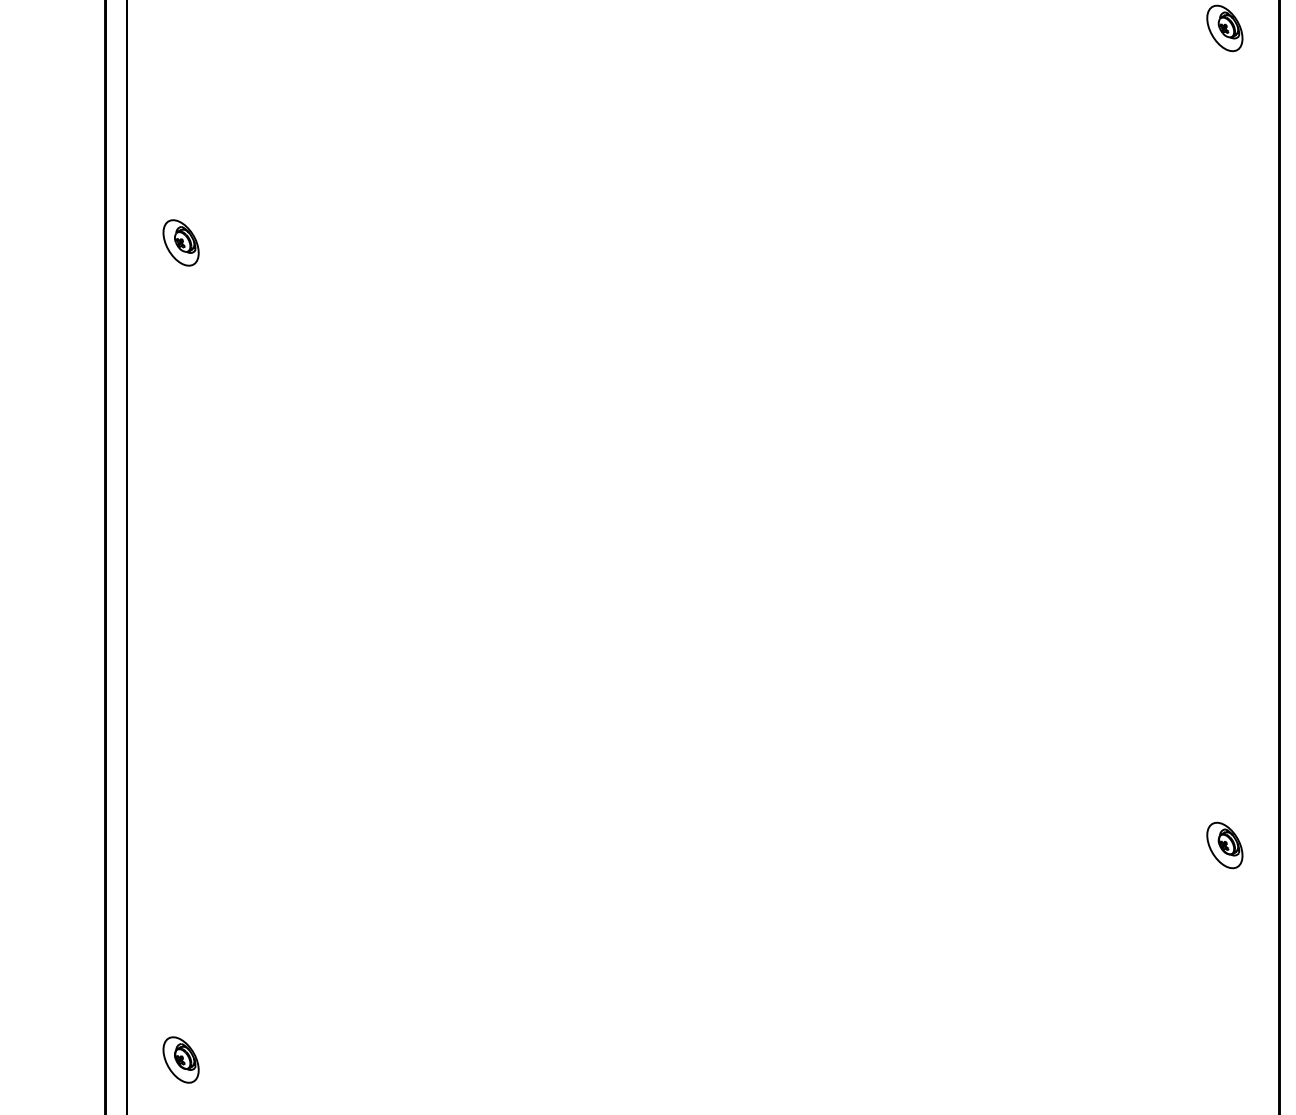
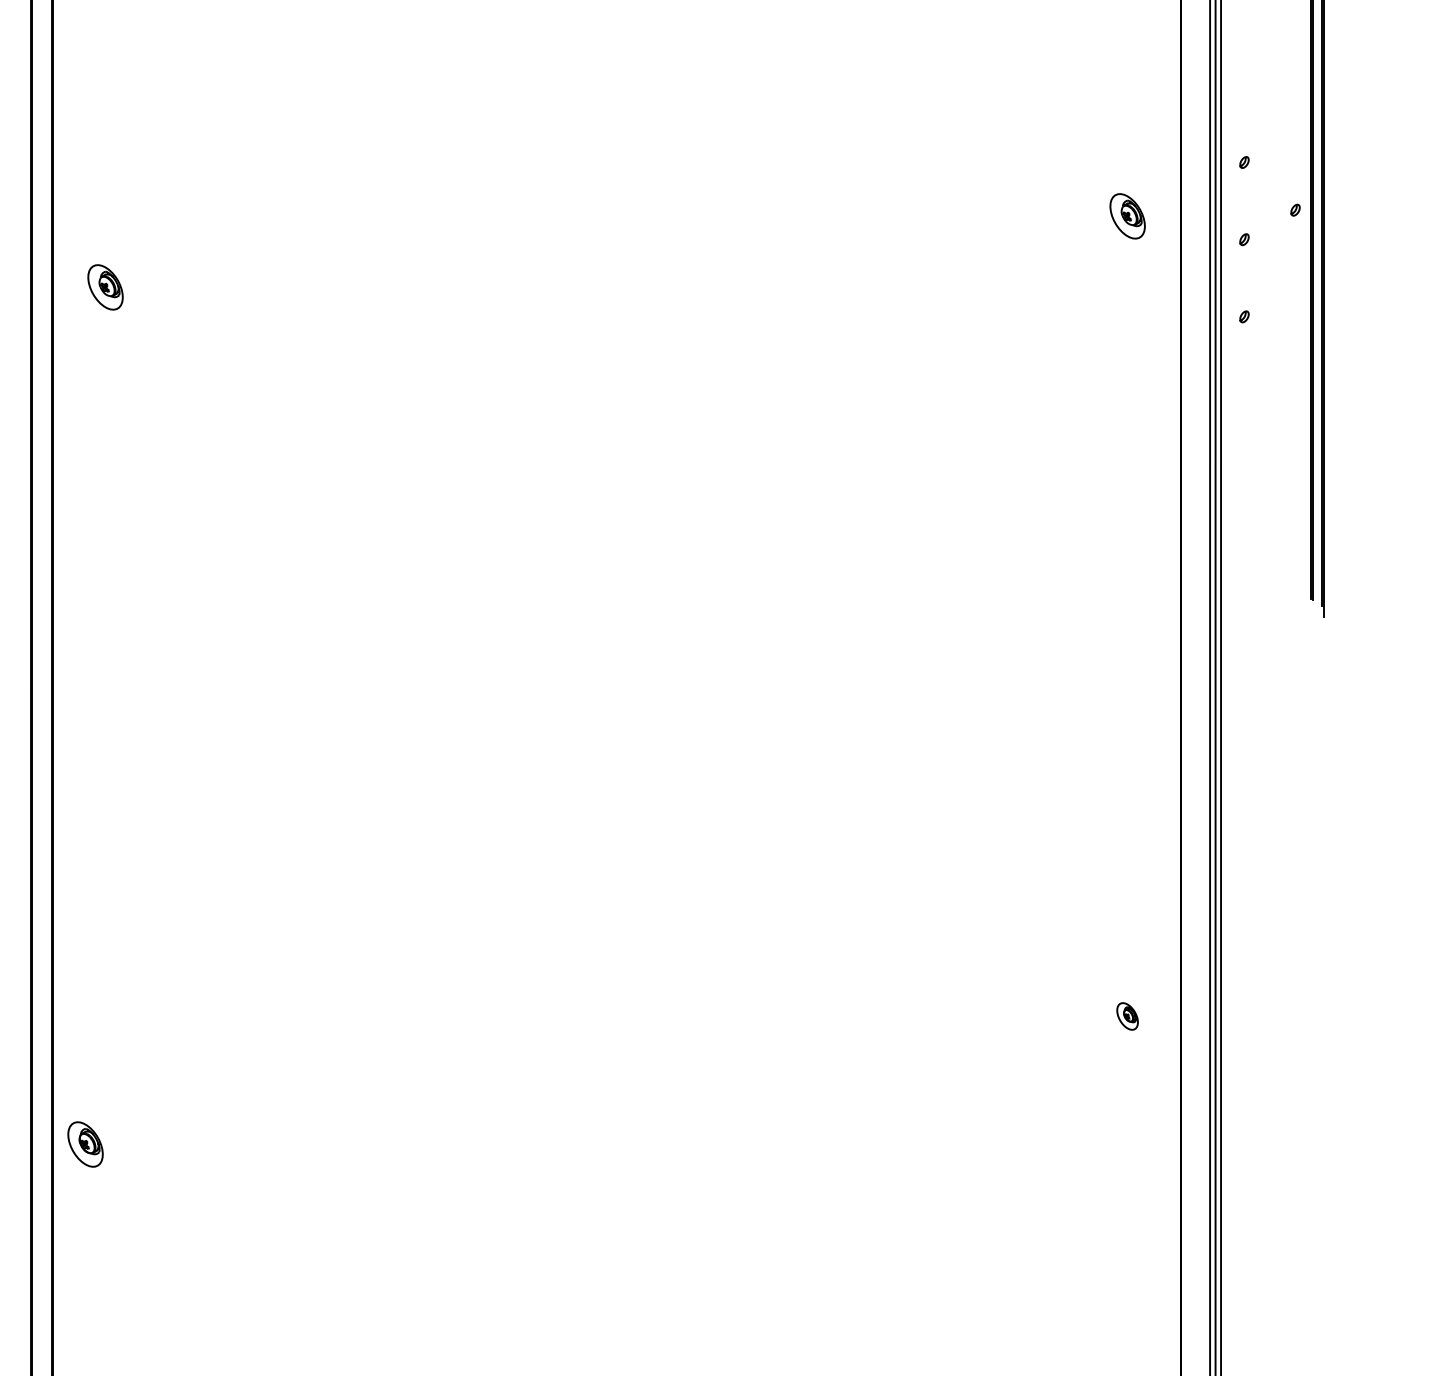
part: (181, 243) -> (105, 287), moved
part: (1224, 845) -> (1127, 1016), size x0.6
part: (181, 1060) -> (85, 1144), moved

